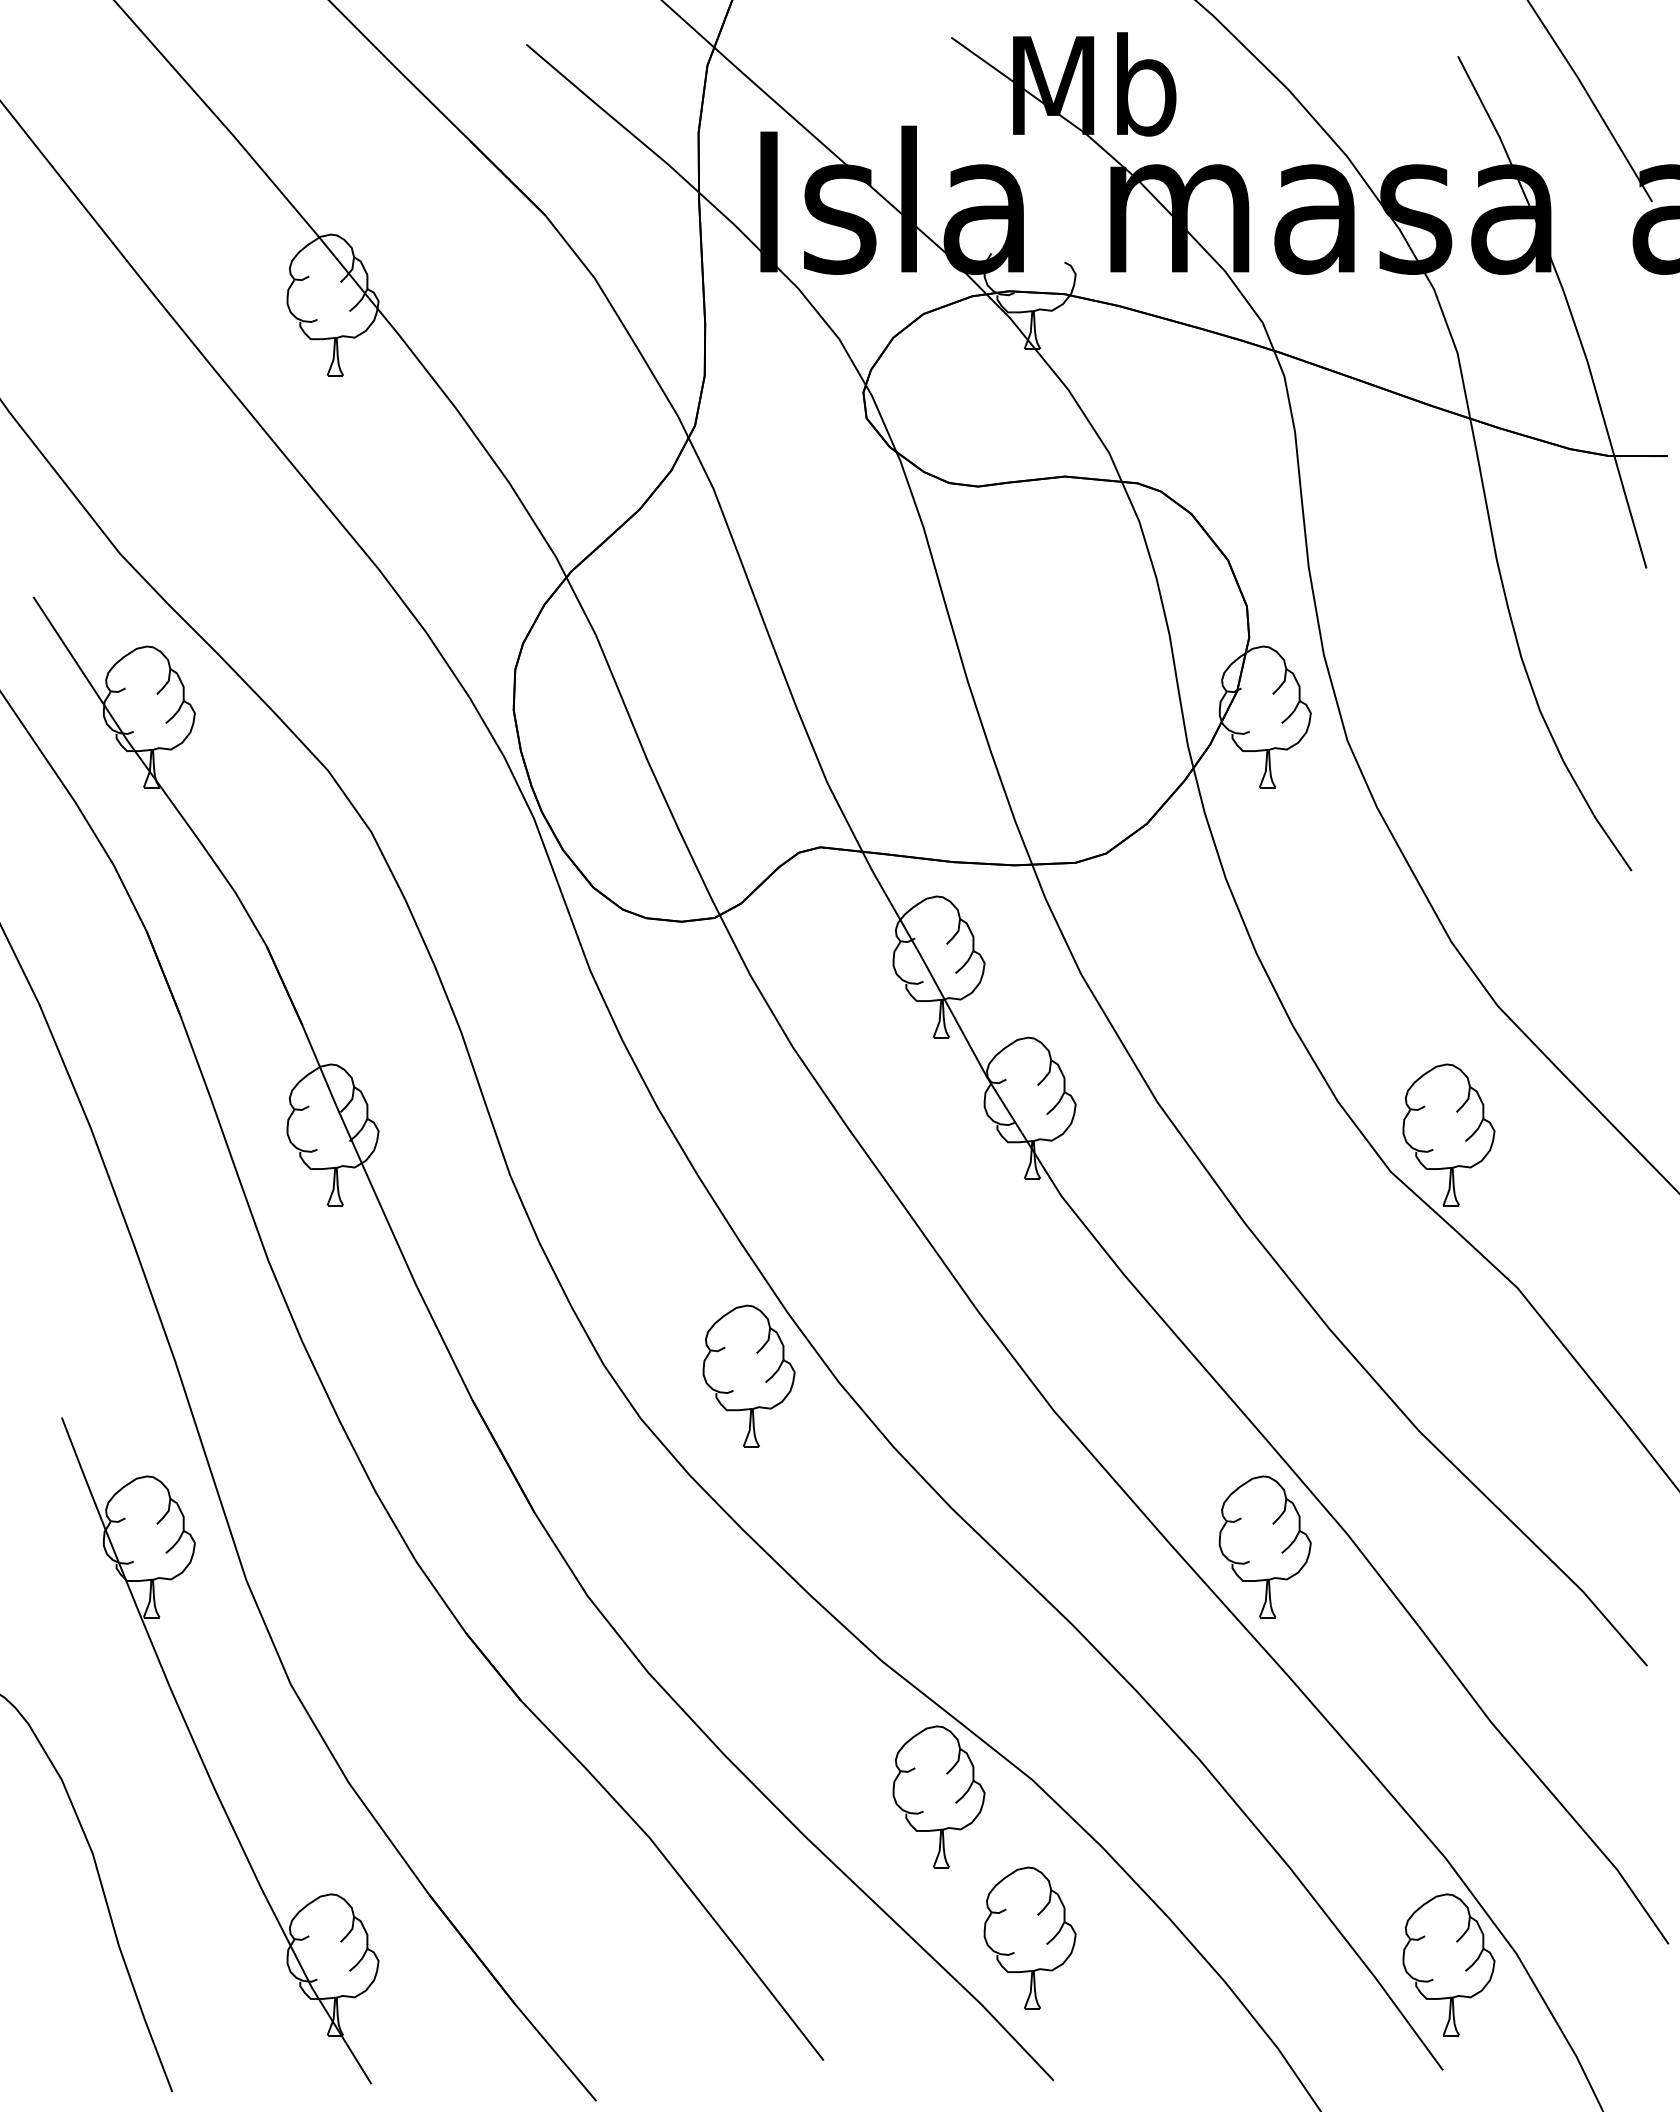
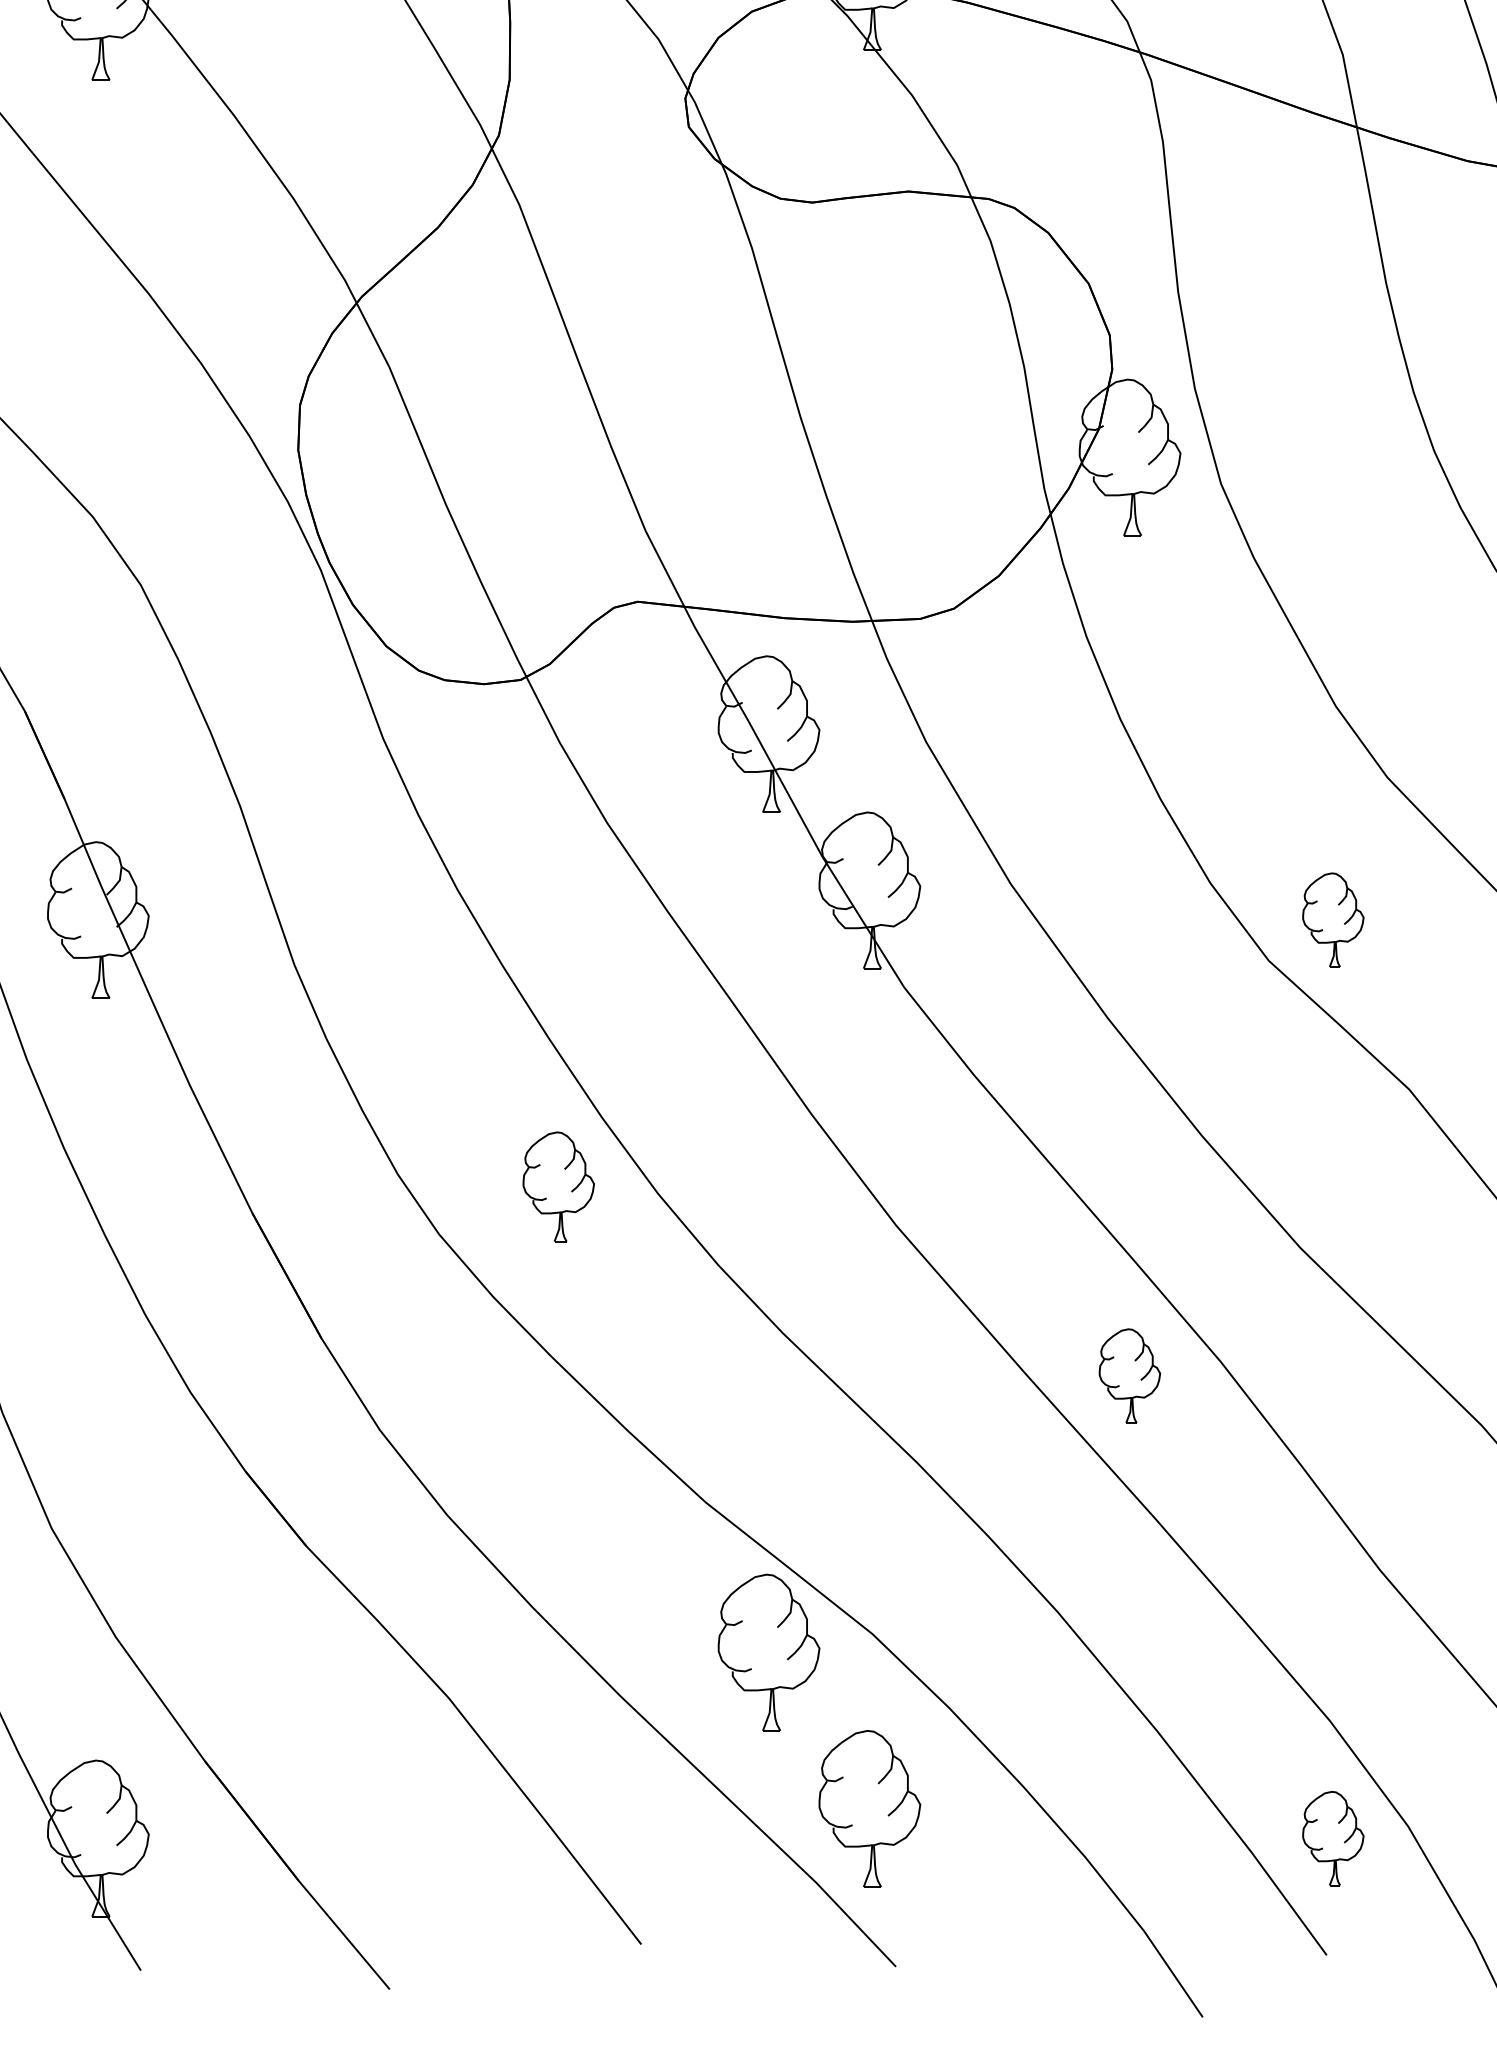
part: (1448, 1134) -> (1332, 919), size x0.6
part: (748, 1375) -> (558, 1186), size x0.7
part: (1264, 1546) -> (1129, 1375), size x0.6
part: (1448, 1964) -> (1332, 1838), size x0.6

